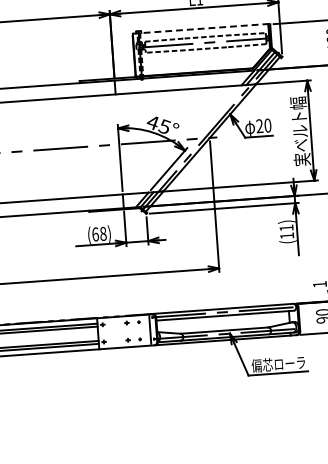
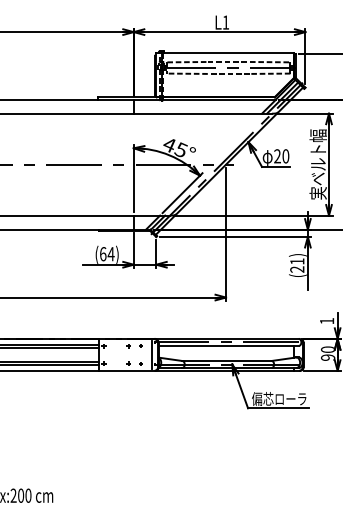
line: (200, 29) -> (224, 53), dashed -> solid
text: (102, 234) -> (110, 254), (68) -> (64)
text: (287, 235) -> (297, 269), (11) -> (21)

